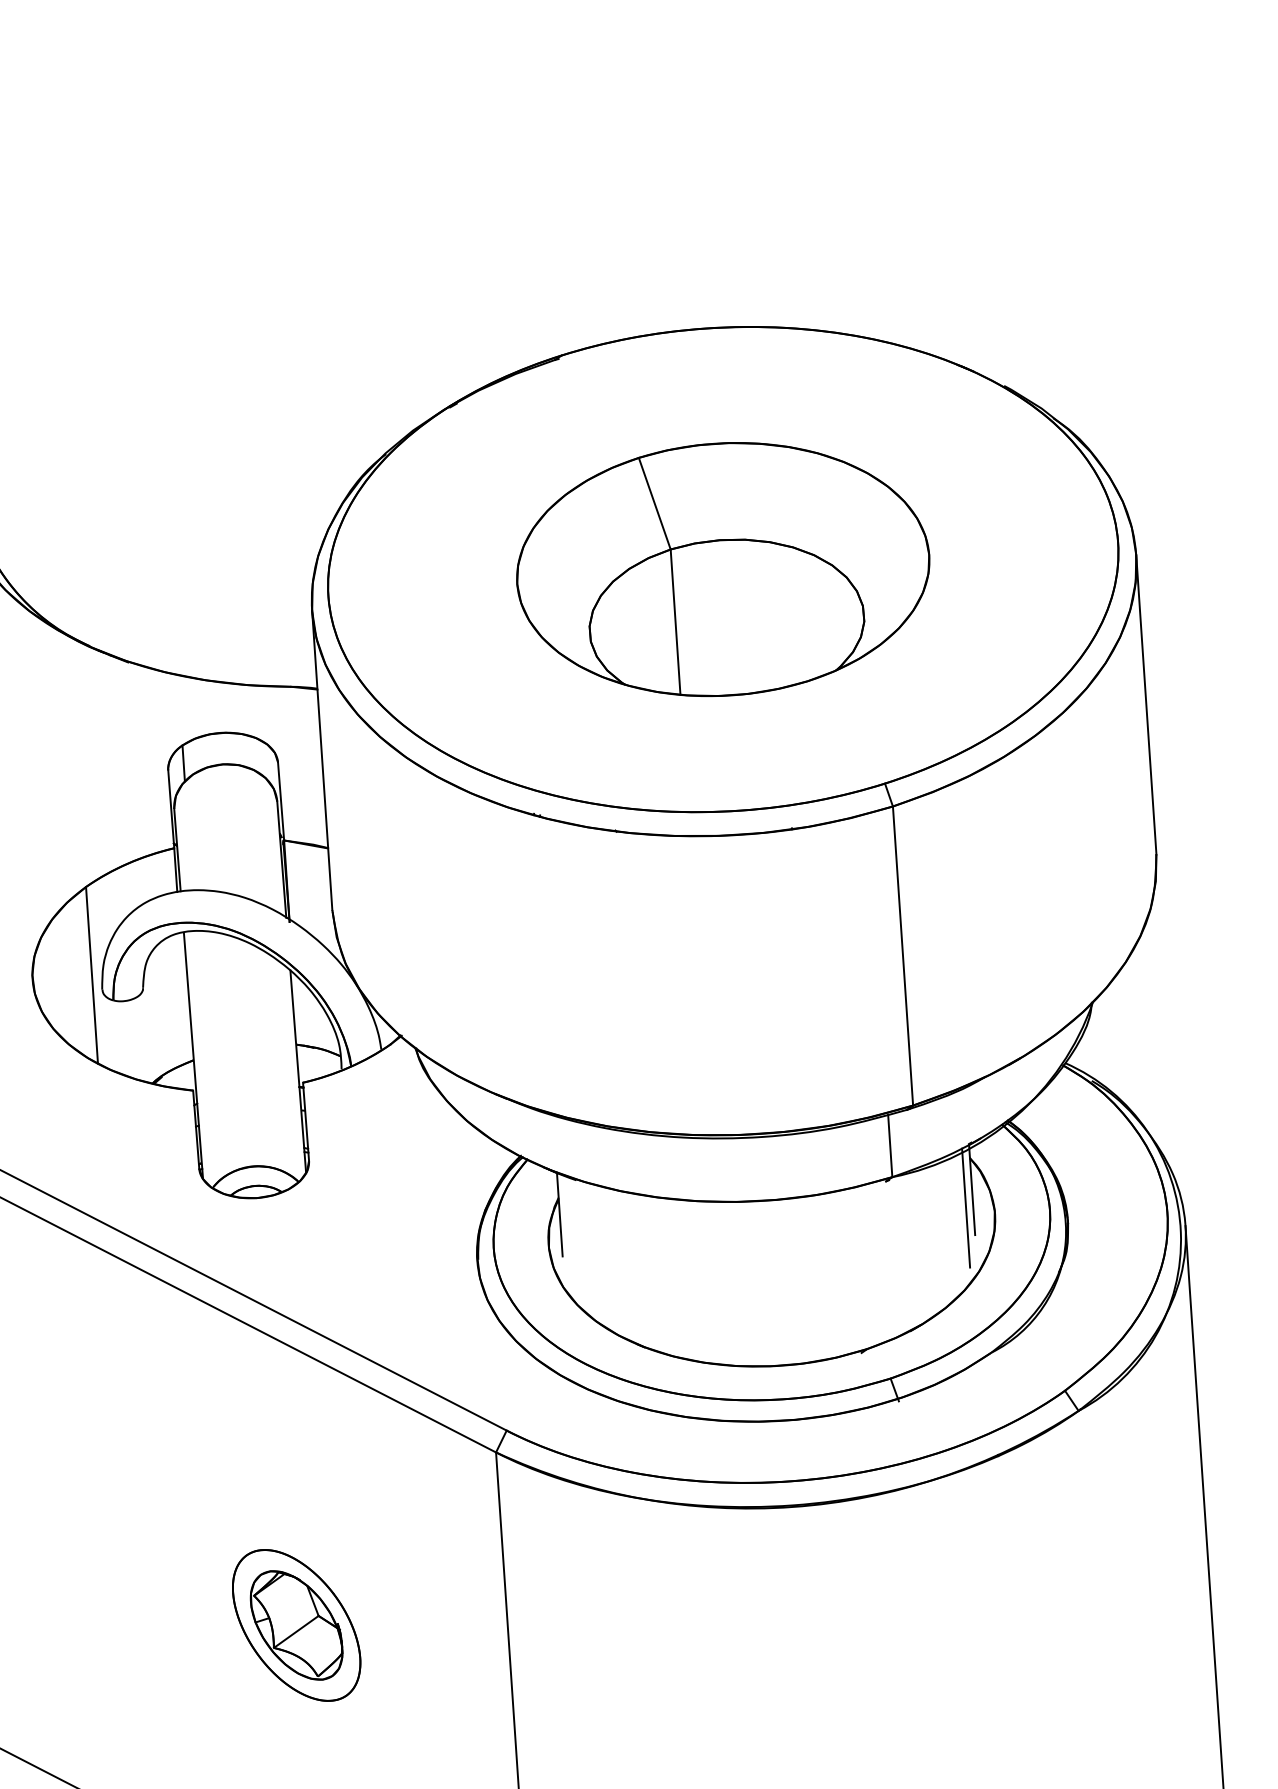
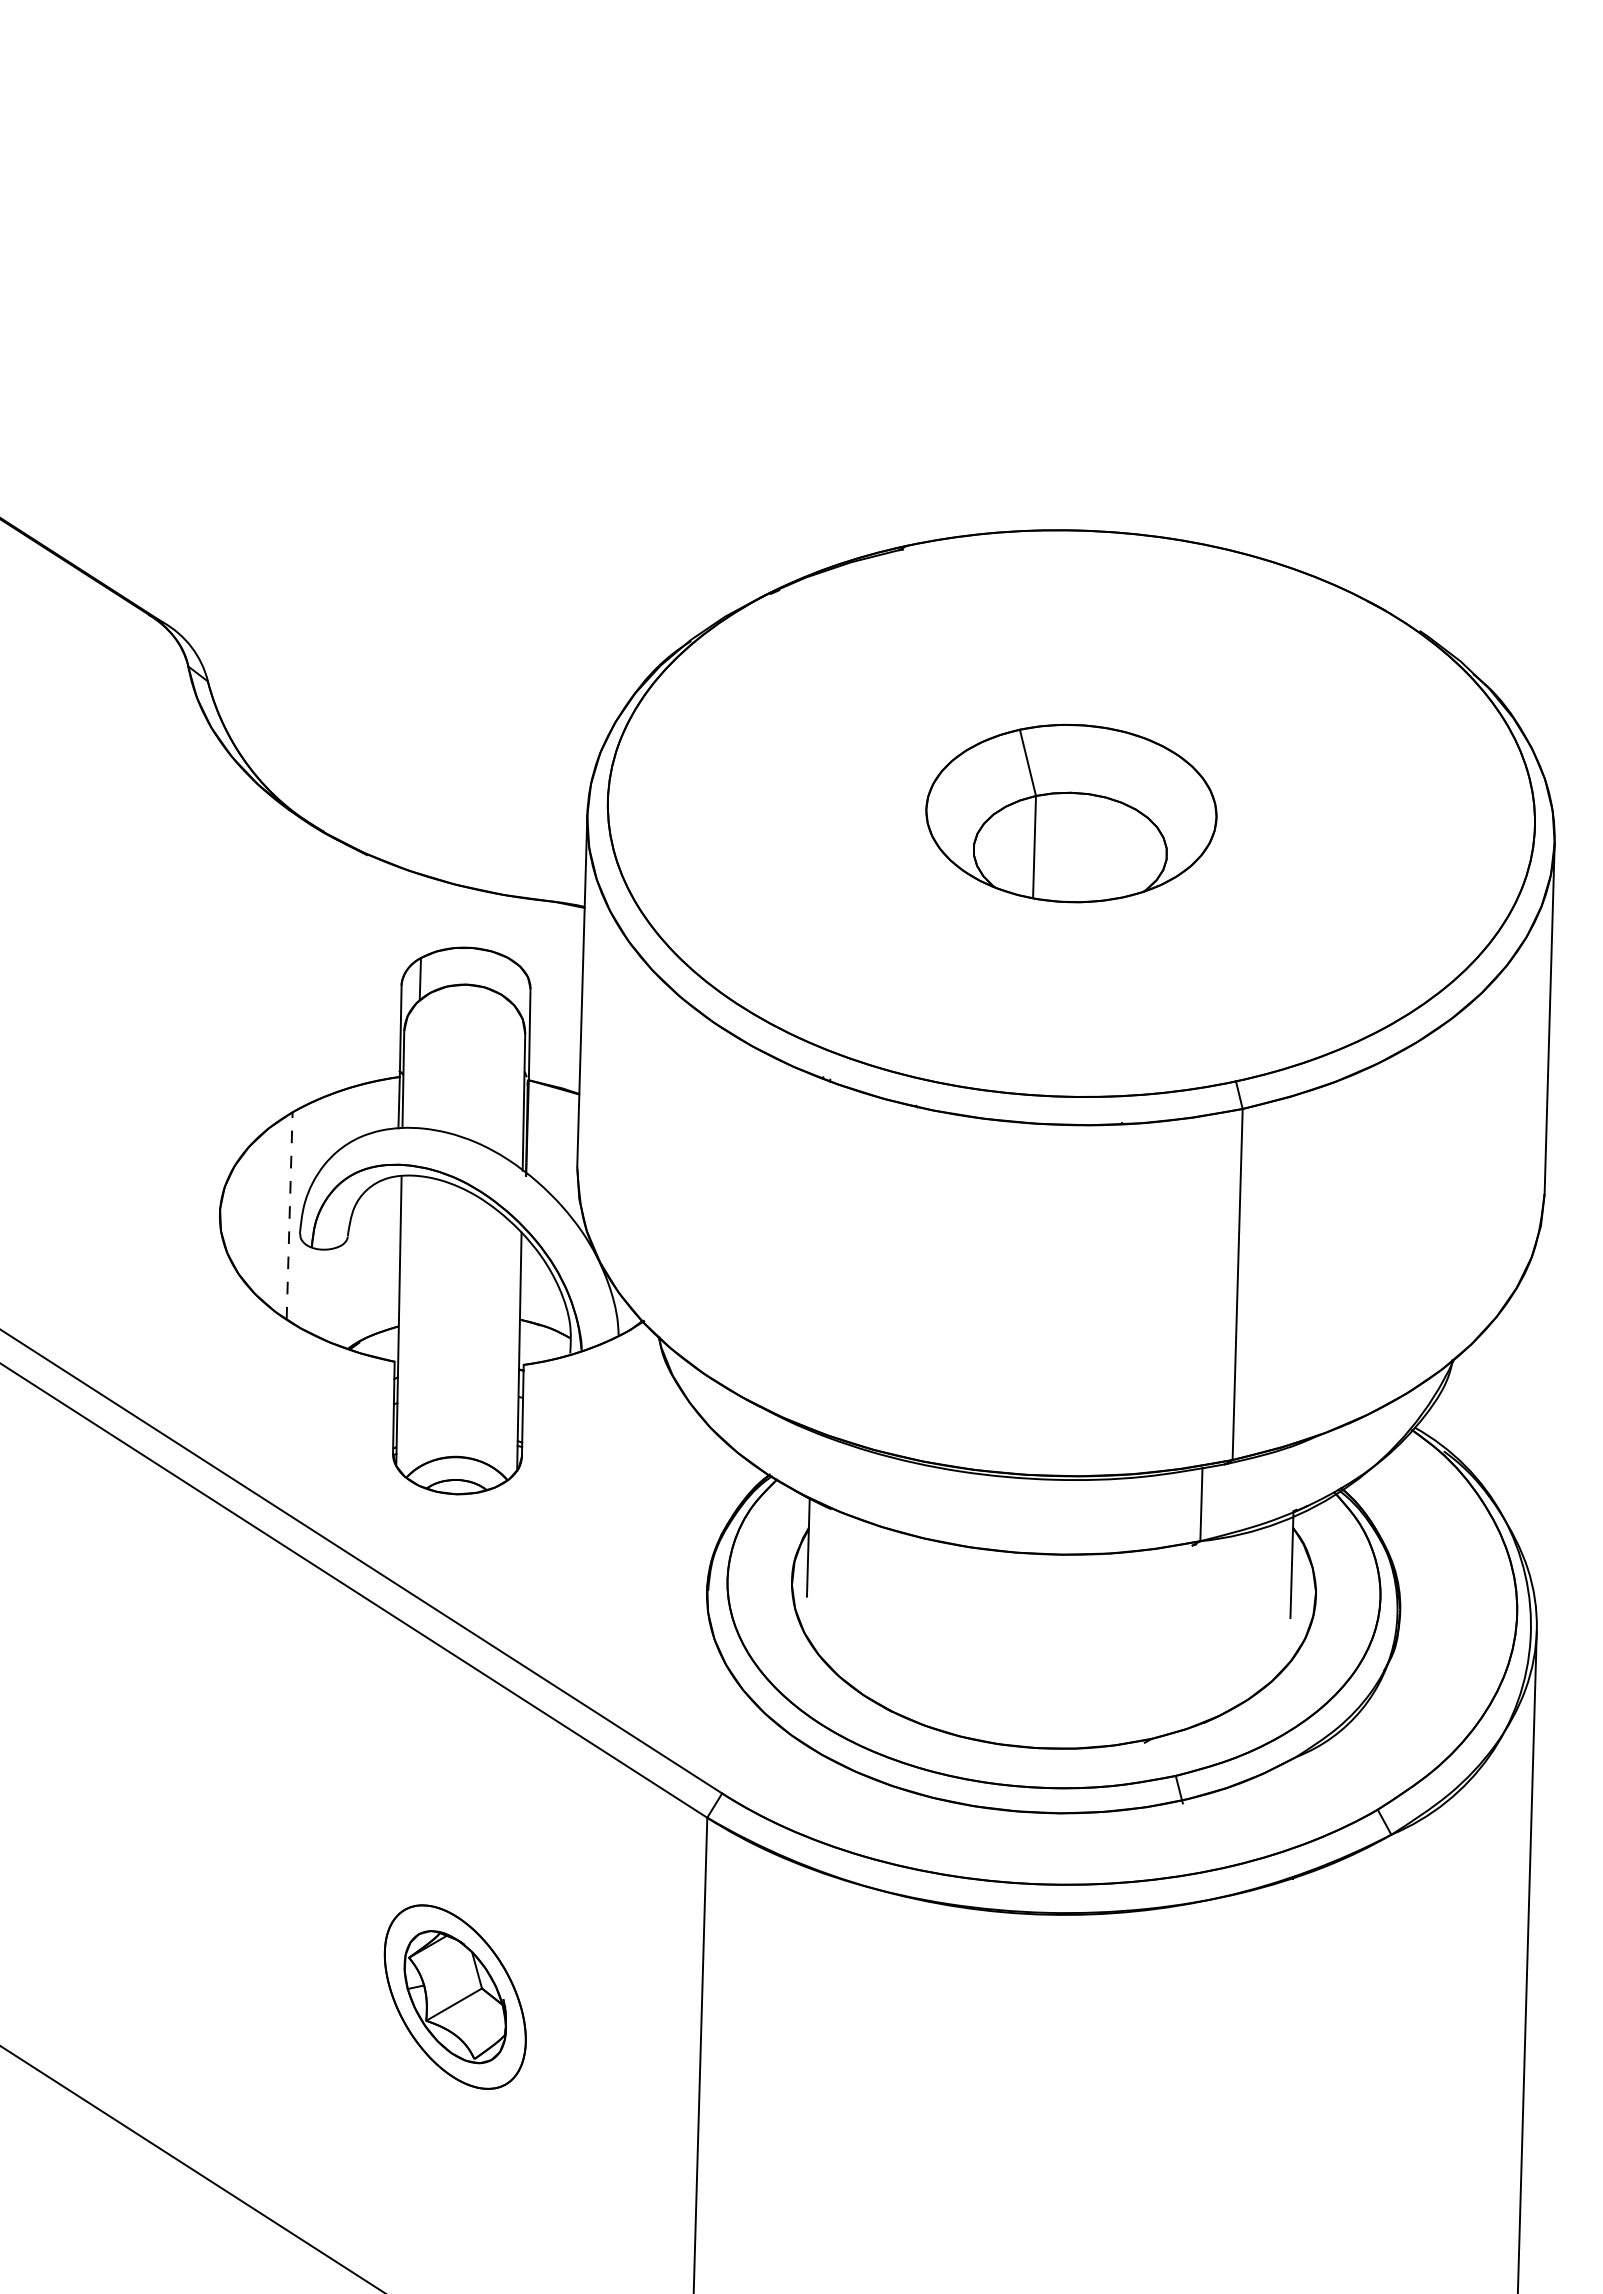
part: (723, 569) -> (1071, 813), size x0.6
line: (91, 974) -> (289, 1215), solid -> dashed
line: (965, 1208) -> (1282, 1585), removed

